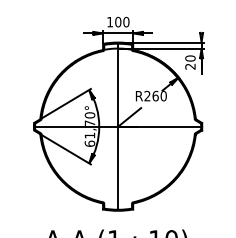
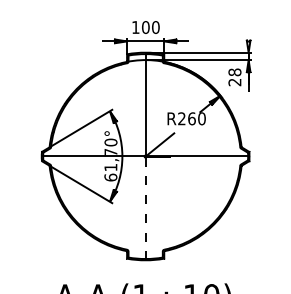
text: (190, 58) -> (234, 72), 20 -> 28
line: (118, 169) -> (146, 209), solid -> dashed

